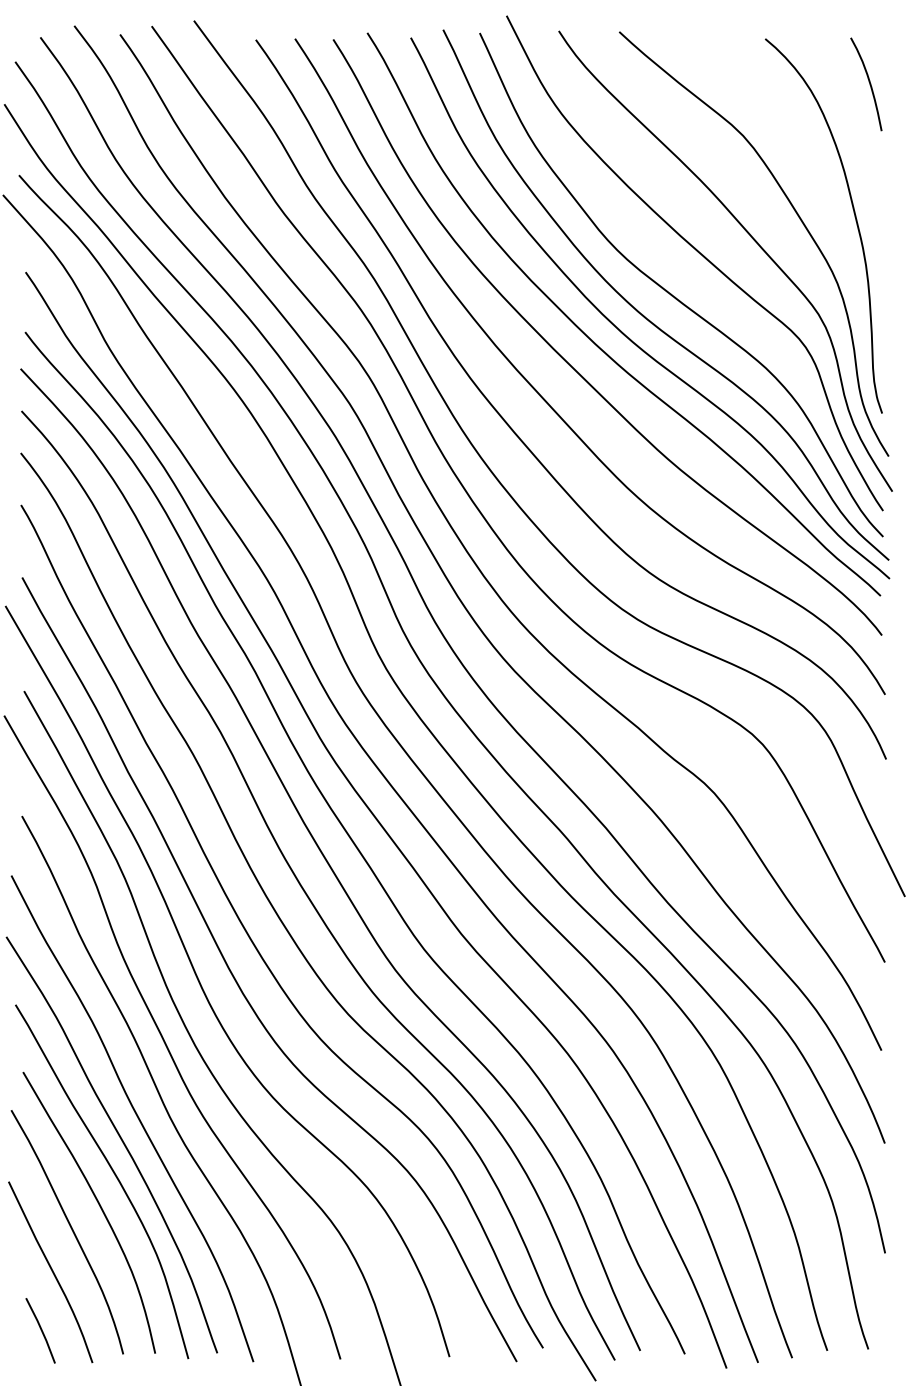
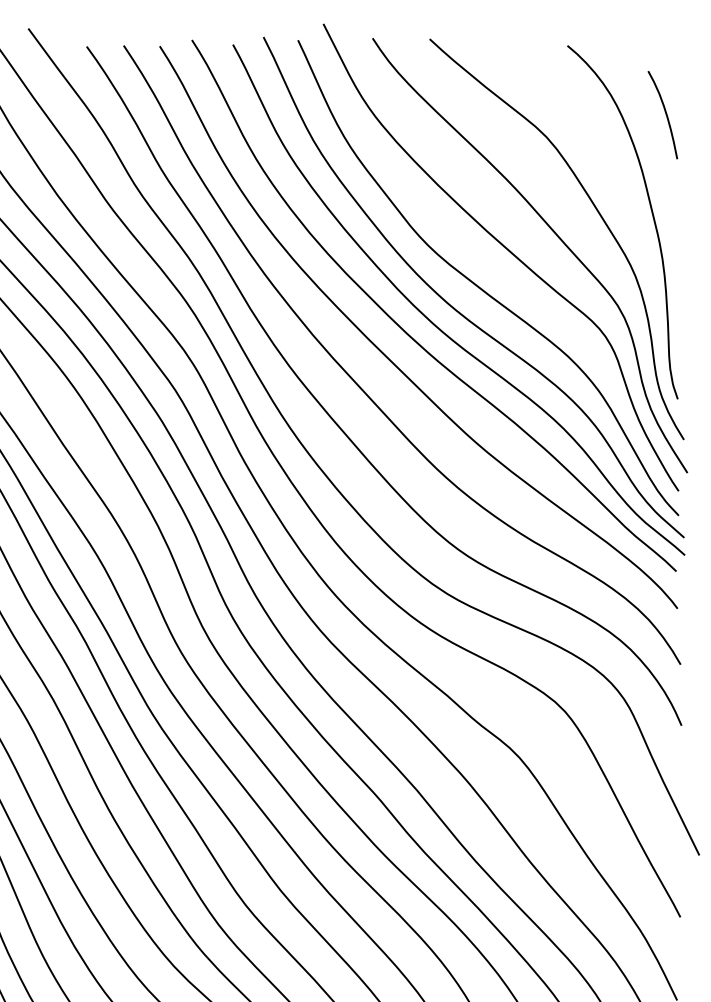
curve: (868, 82) -> (664, 113), moved

